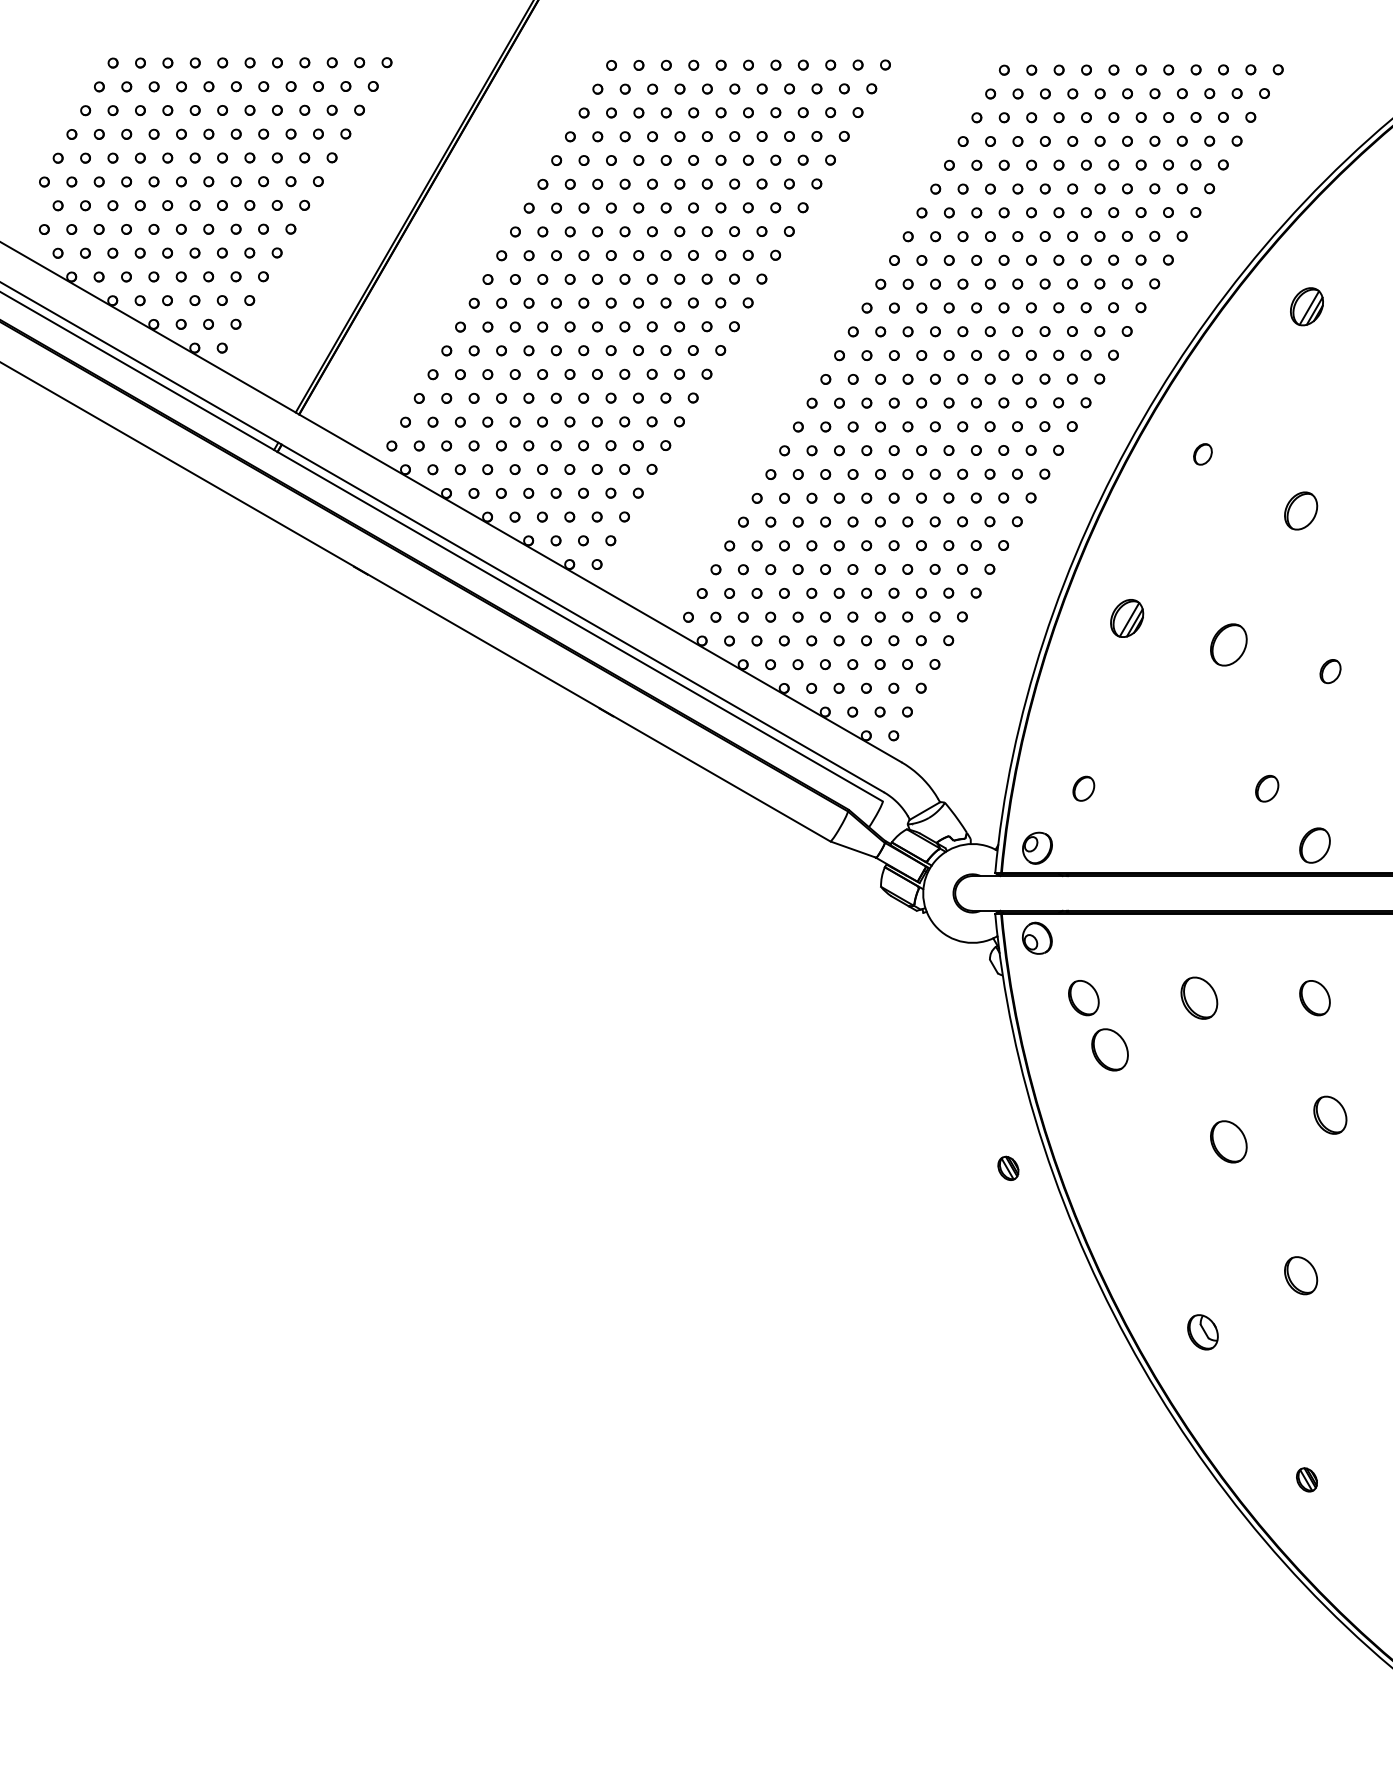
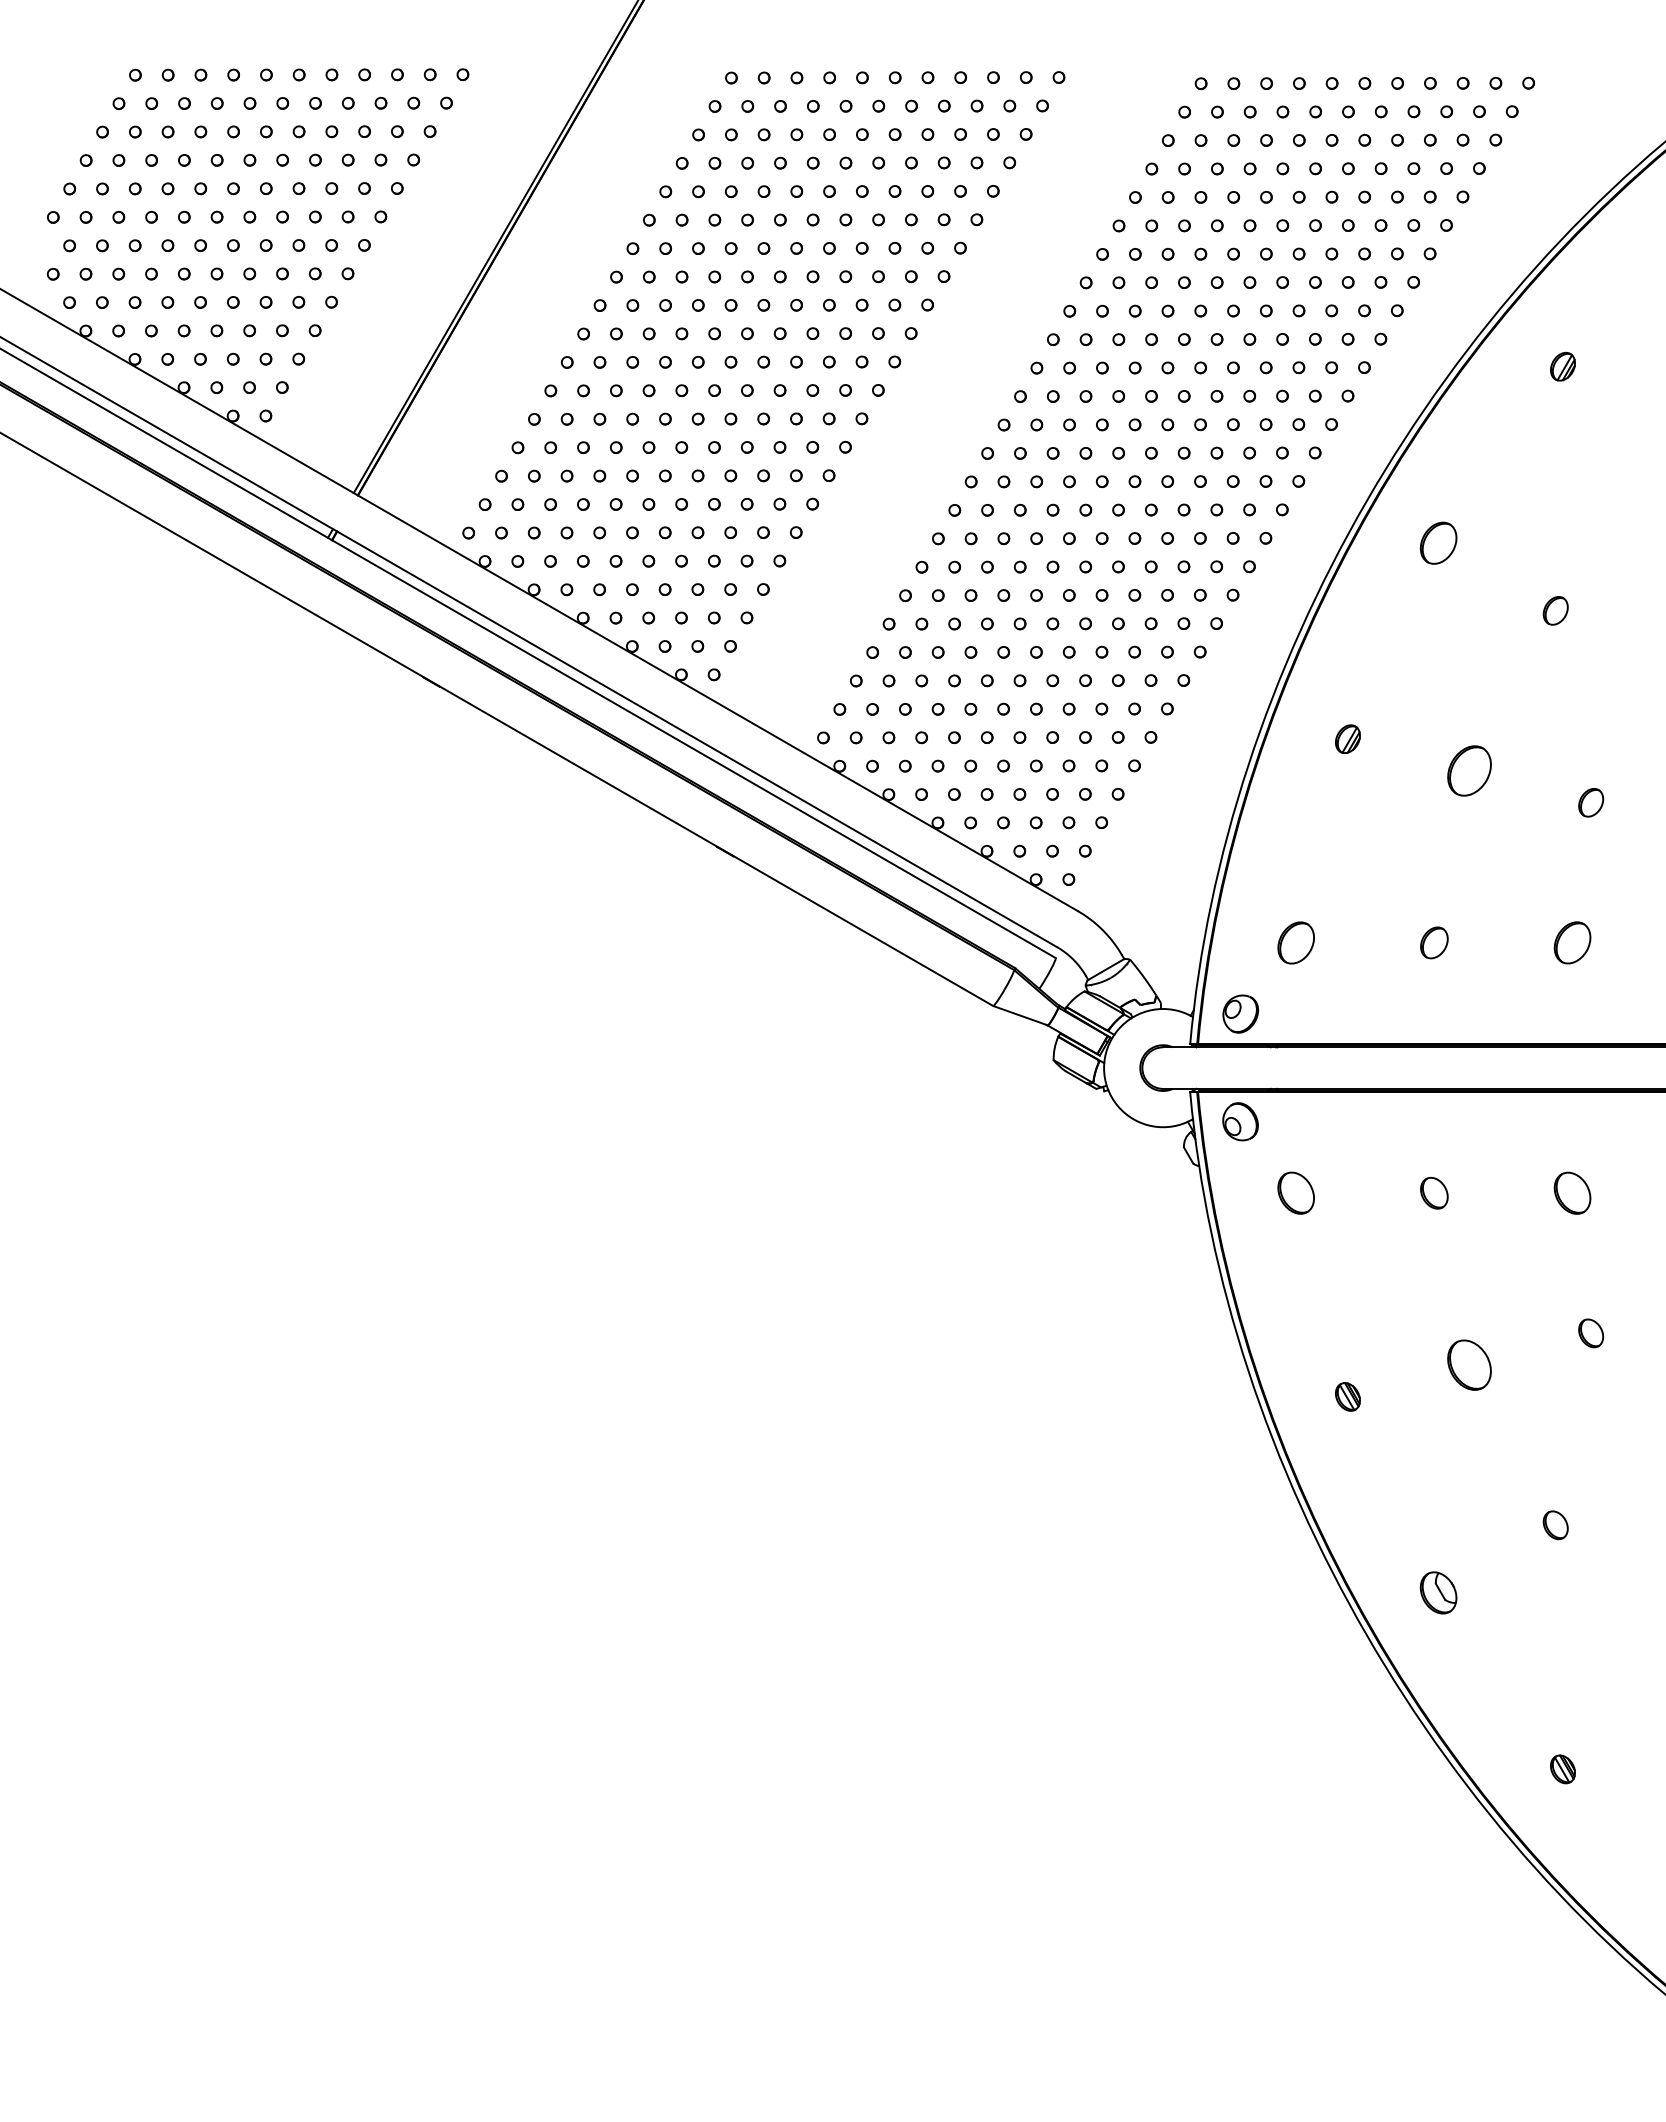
part: (1306, 306) -> (1562, 366), size x0.62
part: (1202, 453) -> (1438, 542), size x1.67
part: (1300, 510) -> (1555, 610), size x0.62
part: (1126, 617) -> (1347, 738), size x0.62
part: (1083, 788) -> (1295, 942), size x1.43
part: (1267, 788) -> (1434, 942), moved
part: (1314, 845) -> (1572, 942), moved
part: (1199, 997) -> (1434, 1192), size x0.62
part: (1110, 1049) -> (1327, 1254), removed
part: (1330, 1115) -> (1591, 1333), size x0.62
part: (1008, 1168) -> (1347, 1396), moved
part: (1300, 1275) -> (1555, 1525), size x0.62

